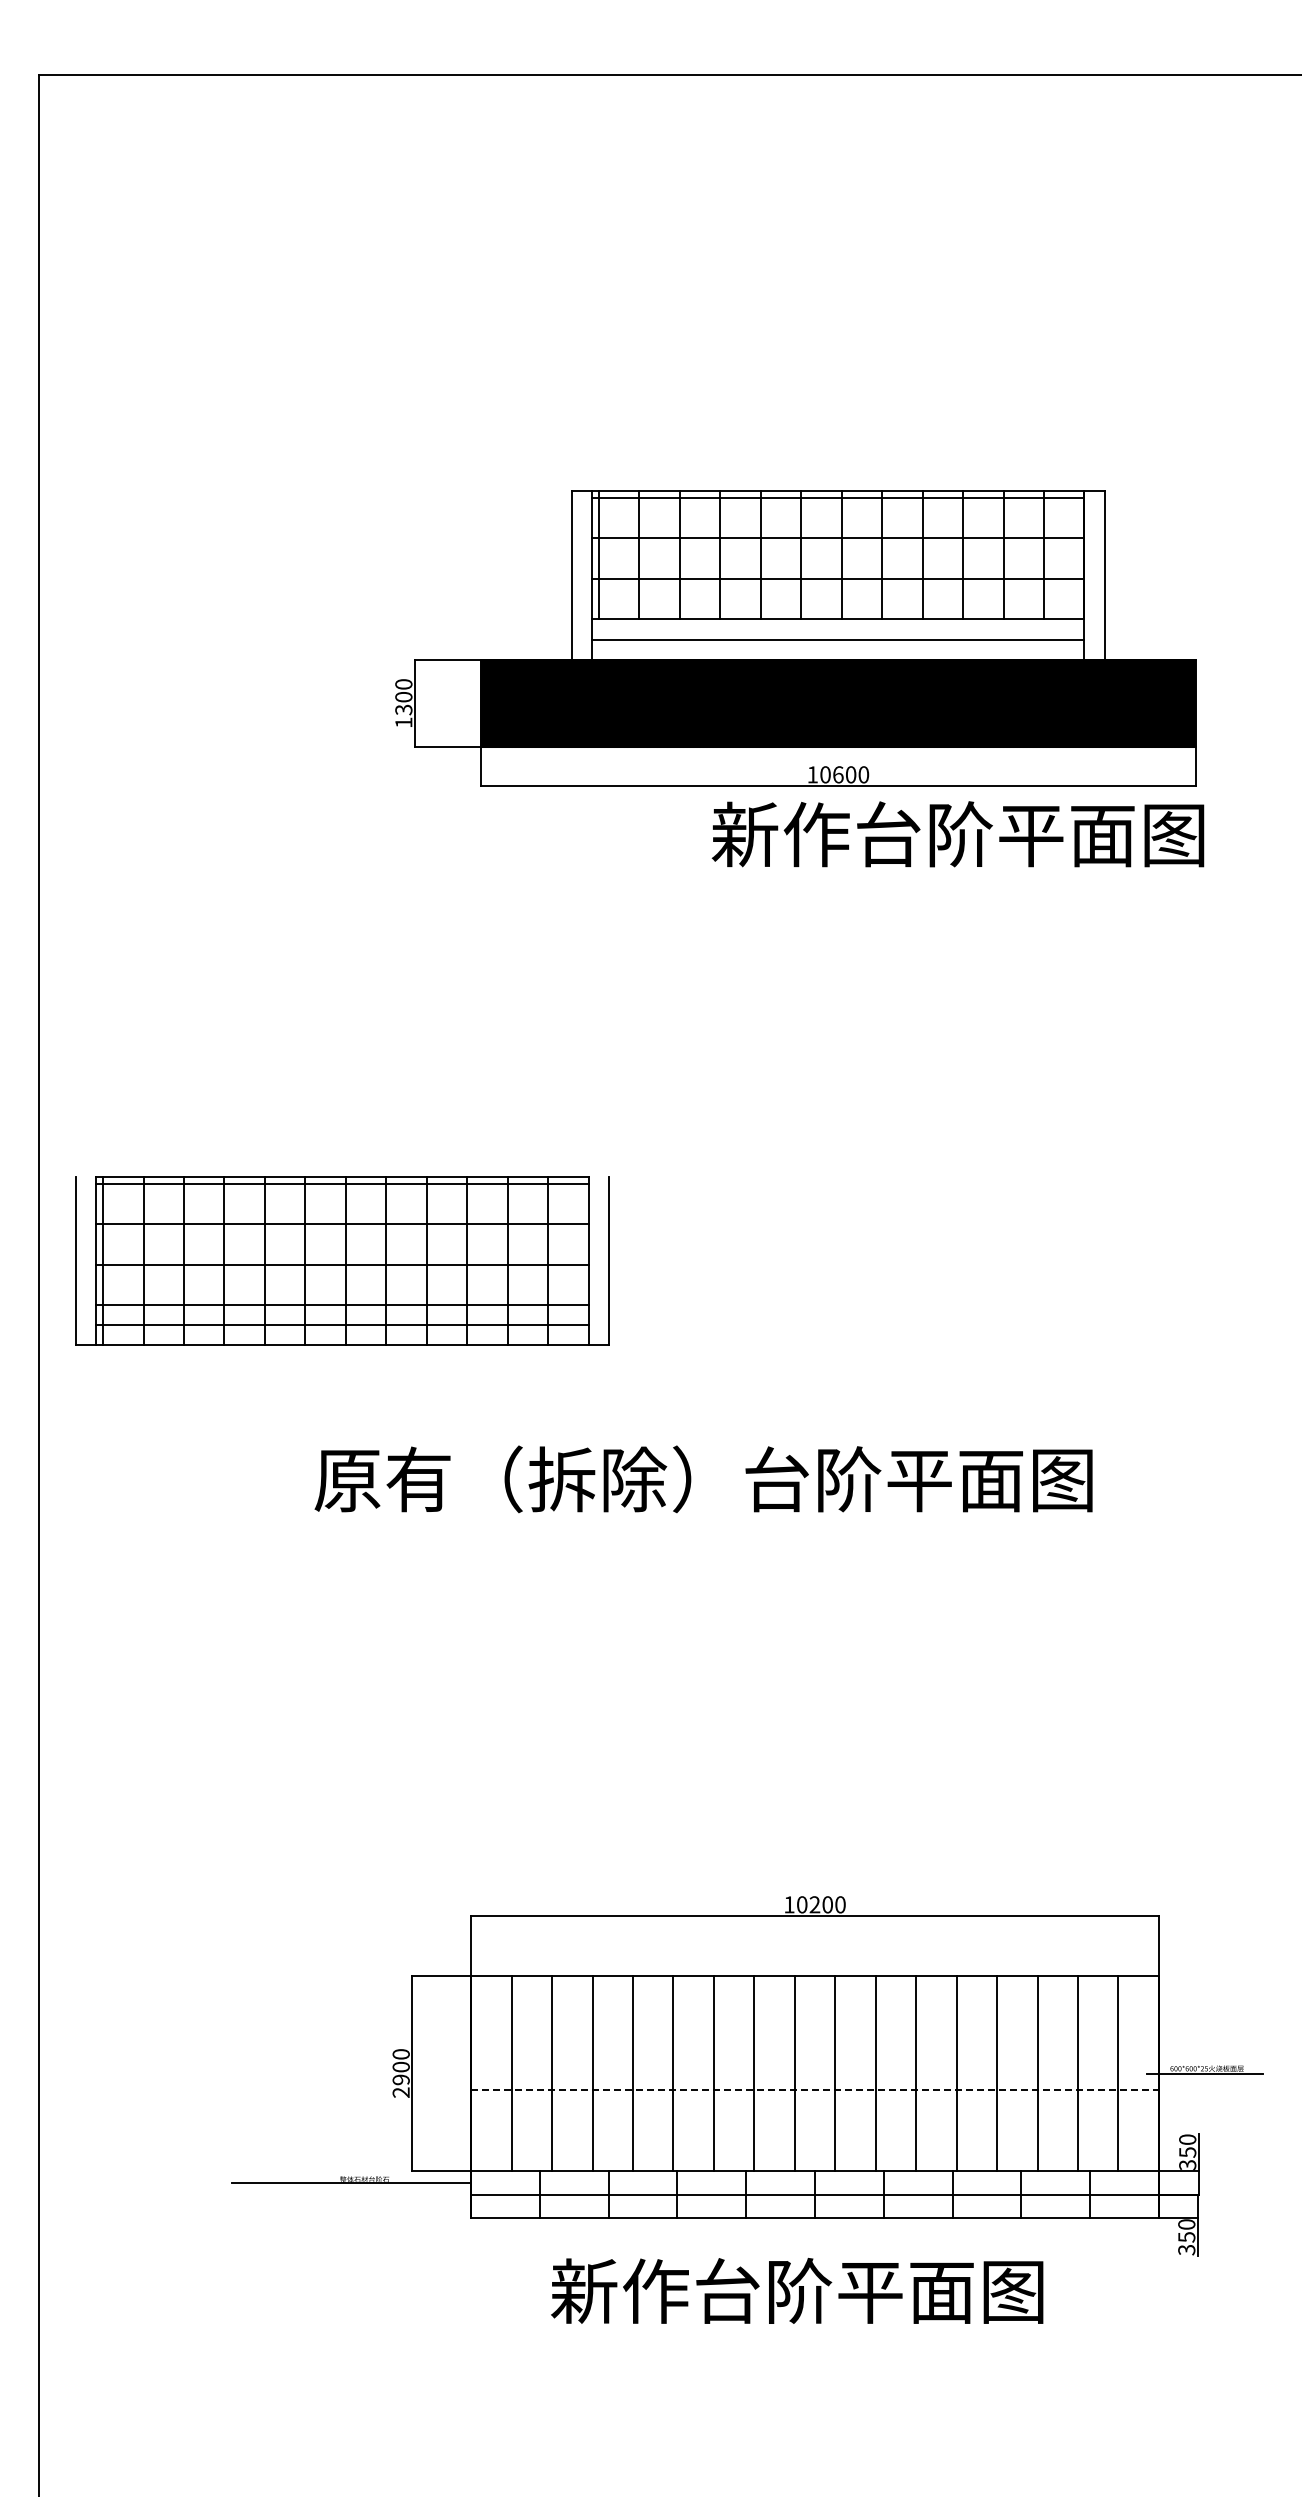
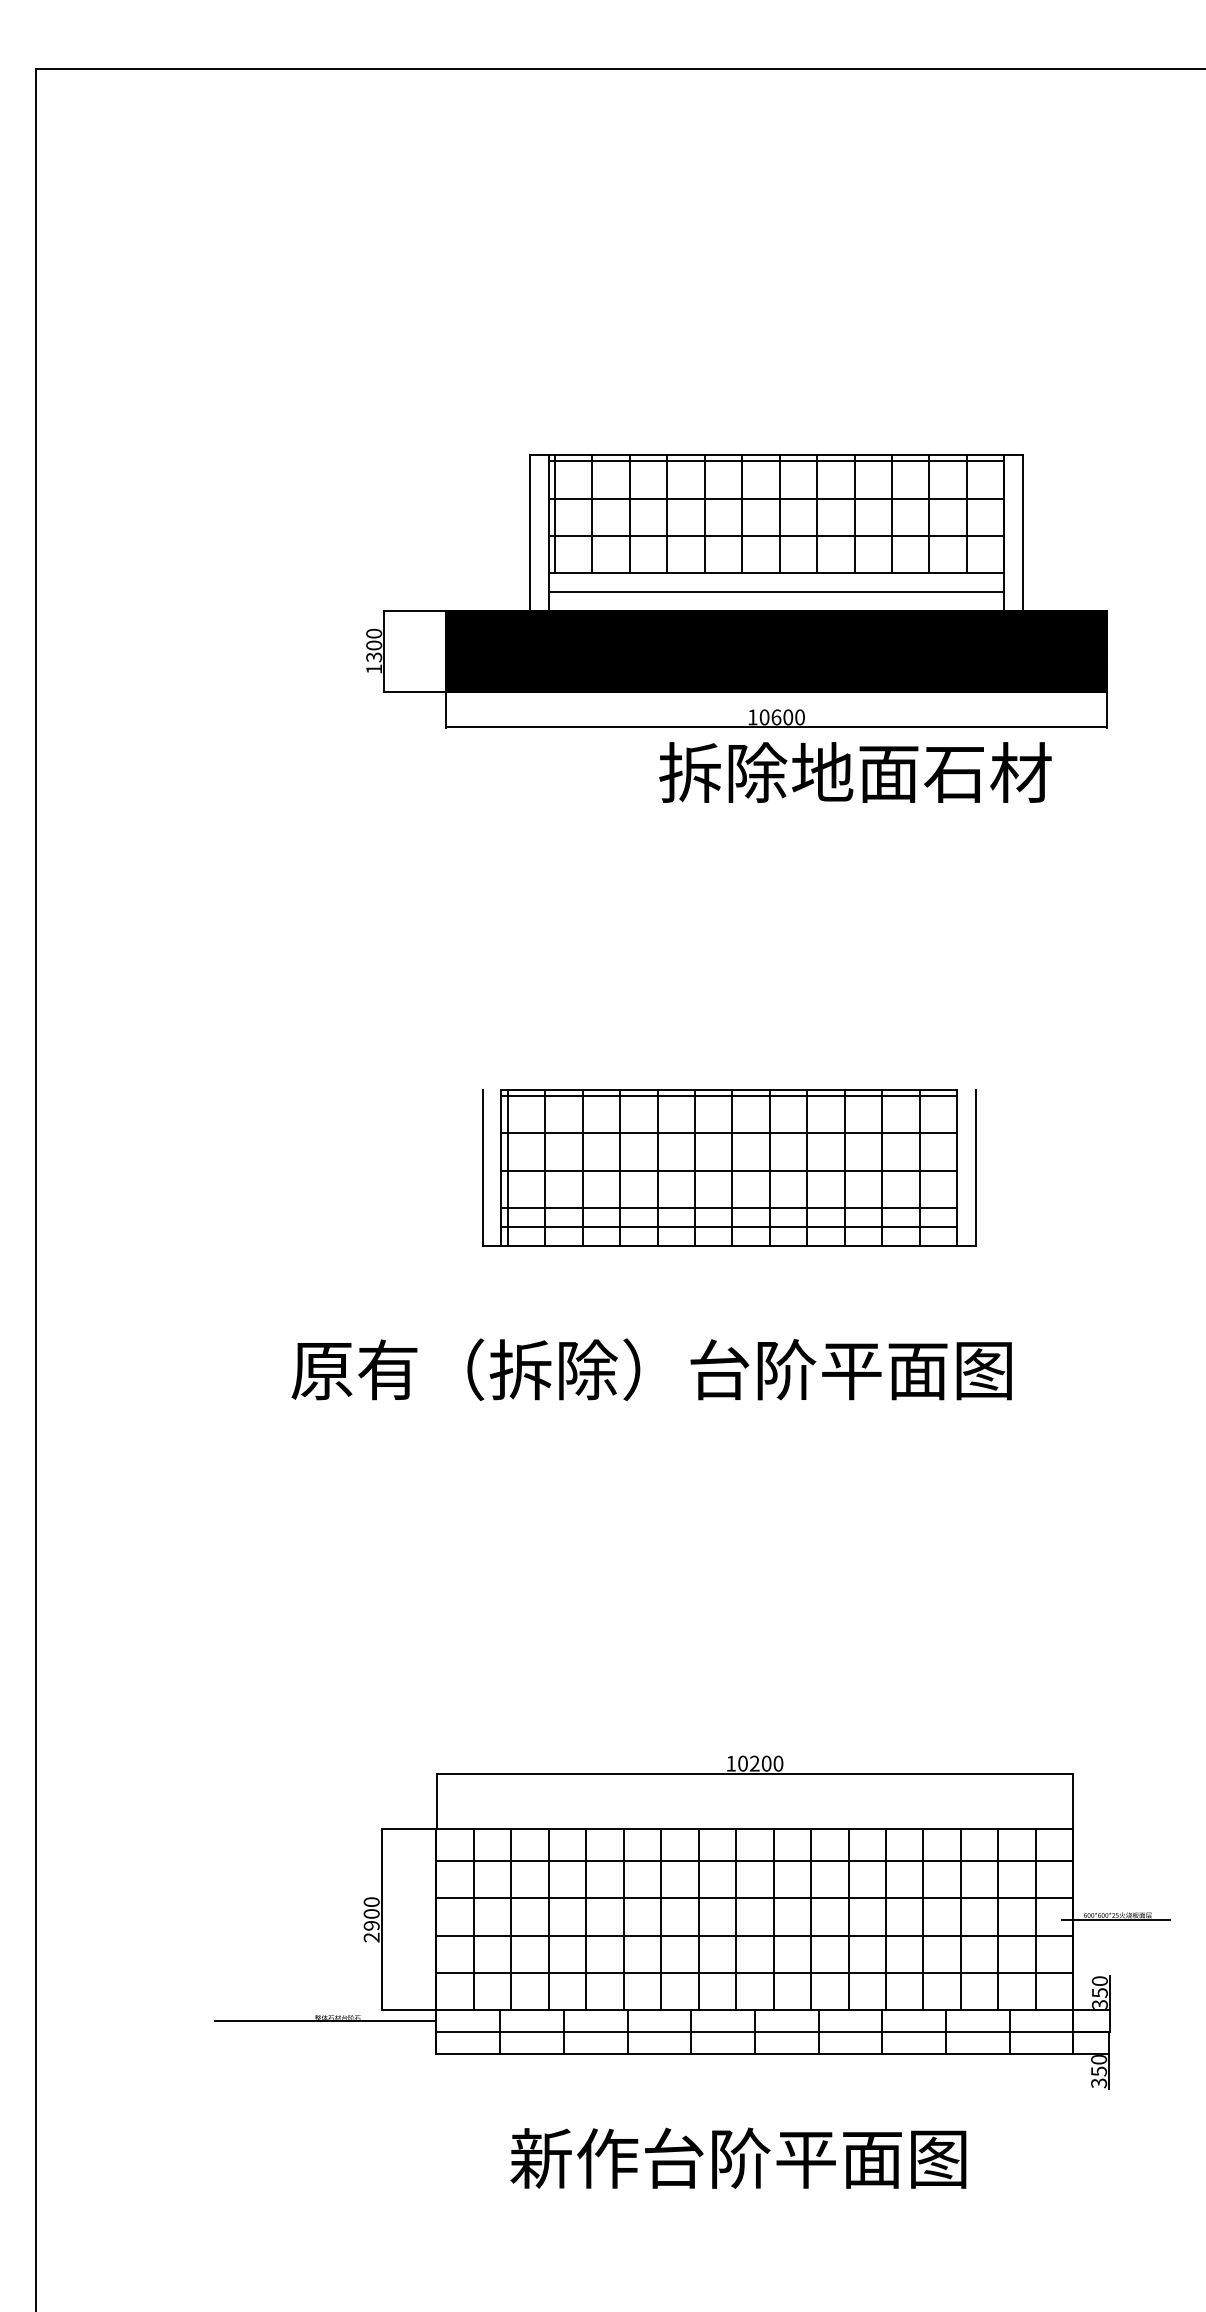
text: (957, 834) -> (886, 772), 新作台阶平面图 -> 拆除地面石材
part: (342, 1260) -> (729, 1167), moved
line: (814, 2009) -> (754, 1860), added
line: (814, 2049) -> (754, 1897), added
line: (815, 2090) -> (755, 1935), dashed -> solid
line: (814, 2130) -> (754, 1972), added
text: (797, 2290) -> (738, 2157), moved

